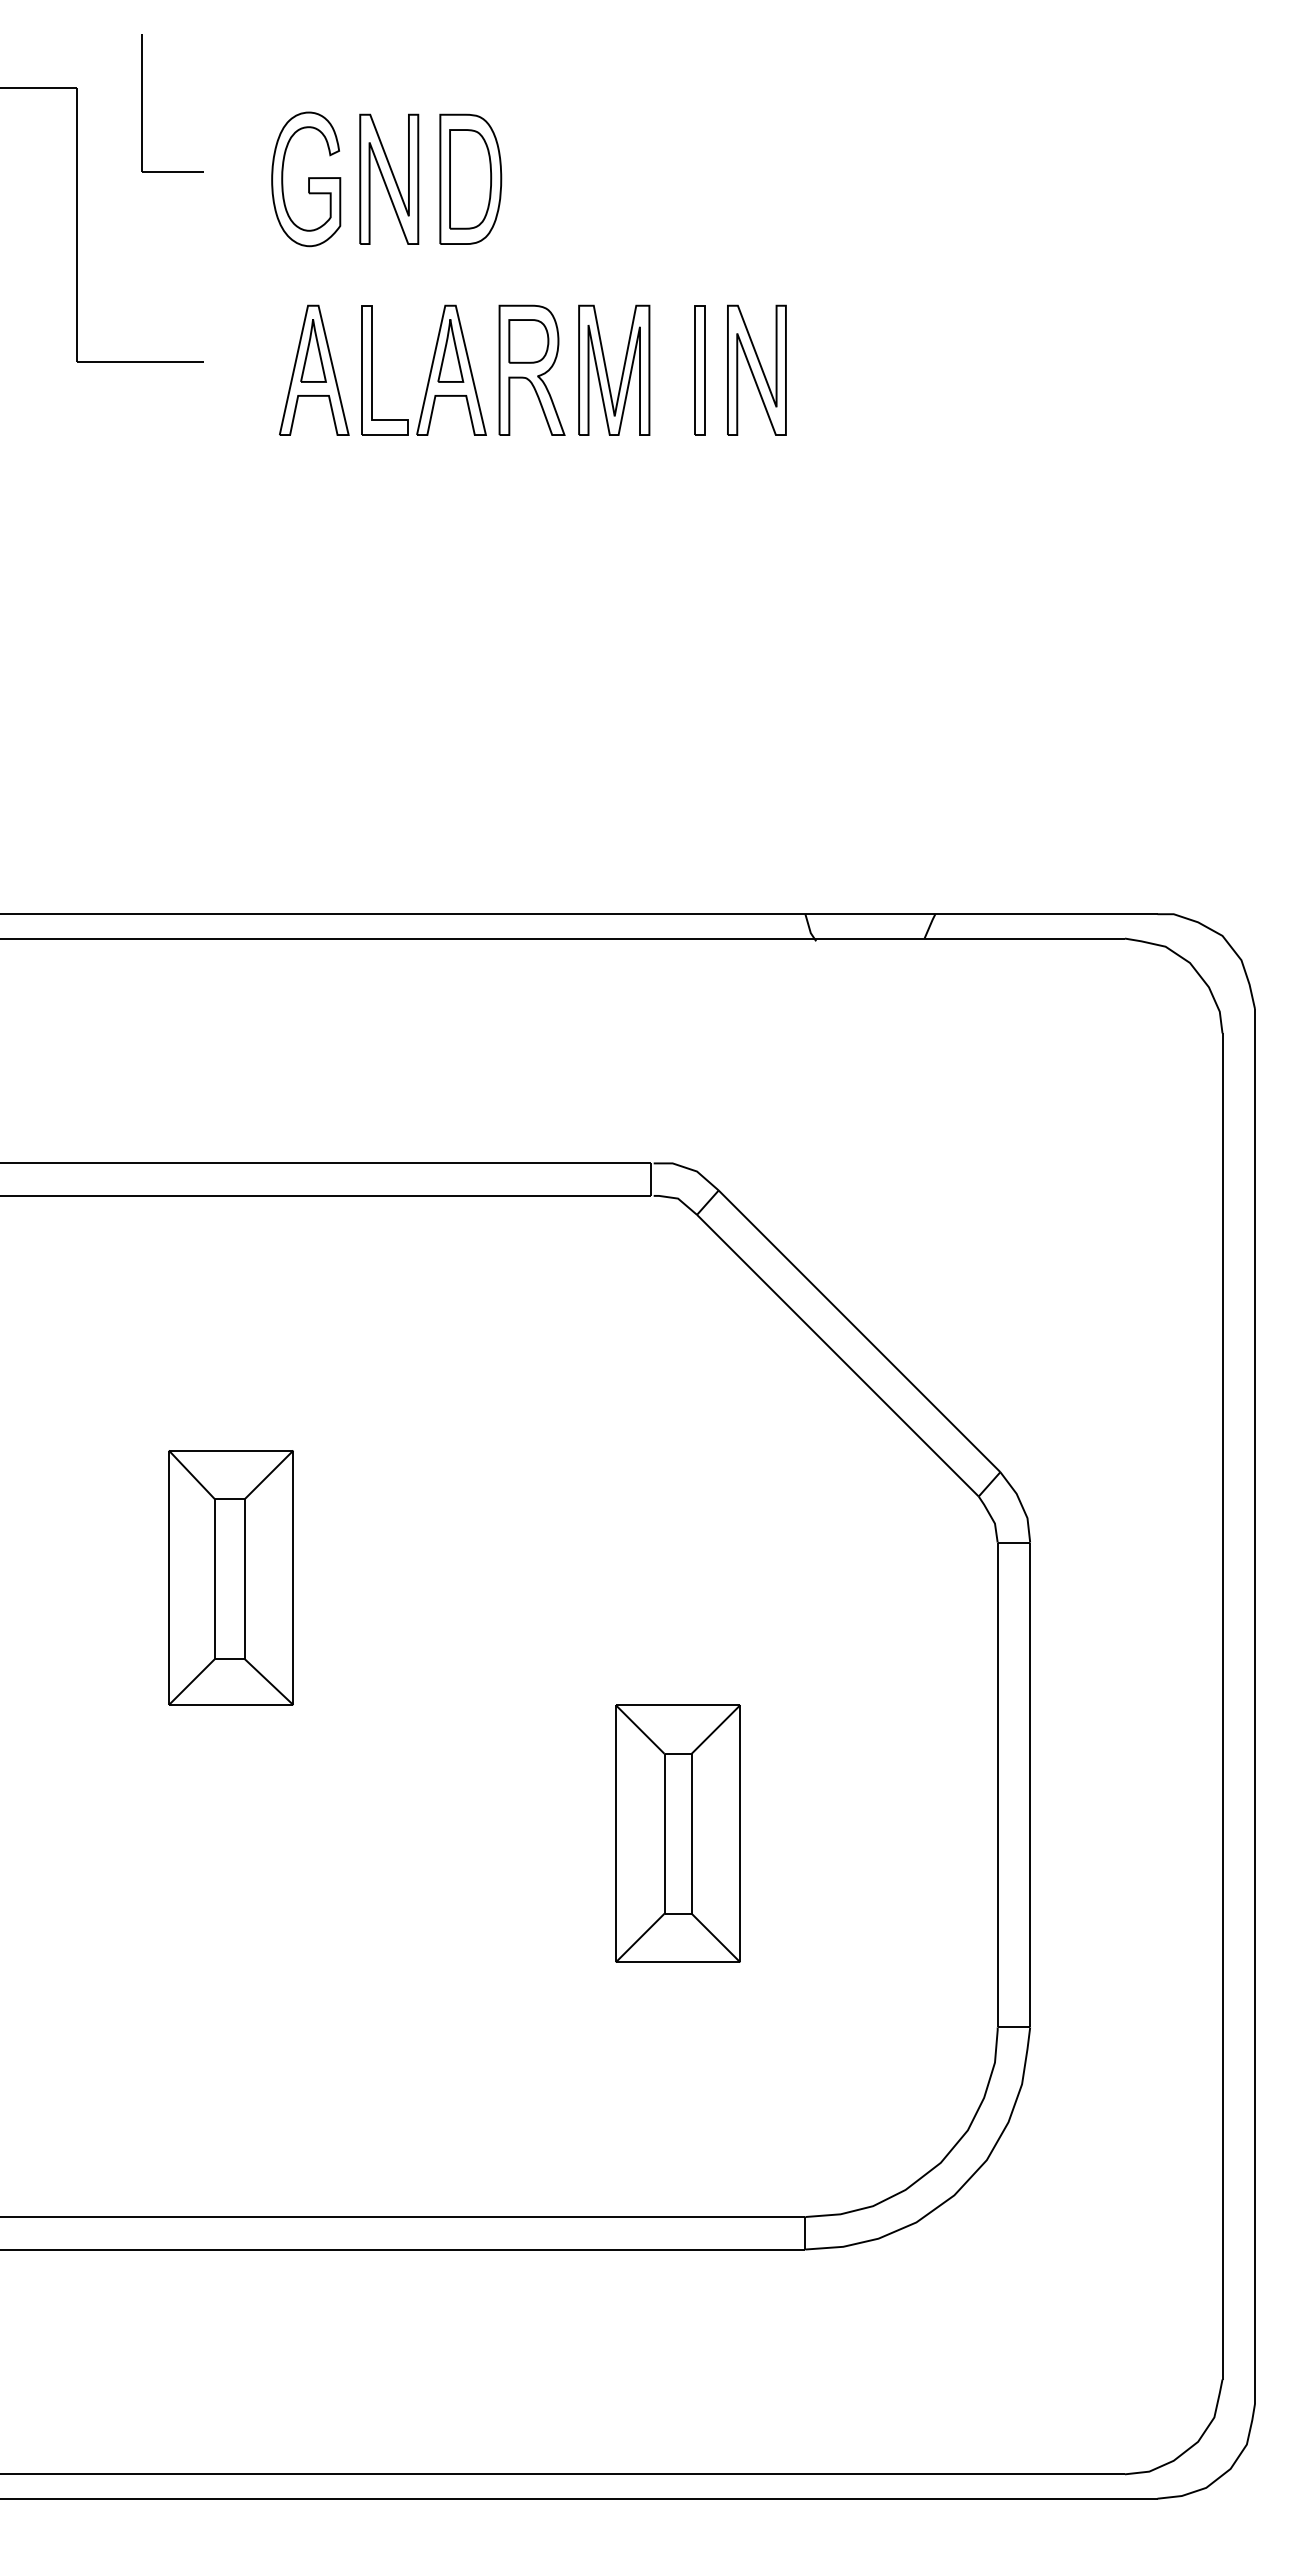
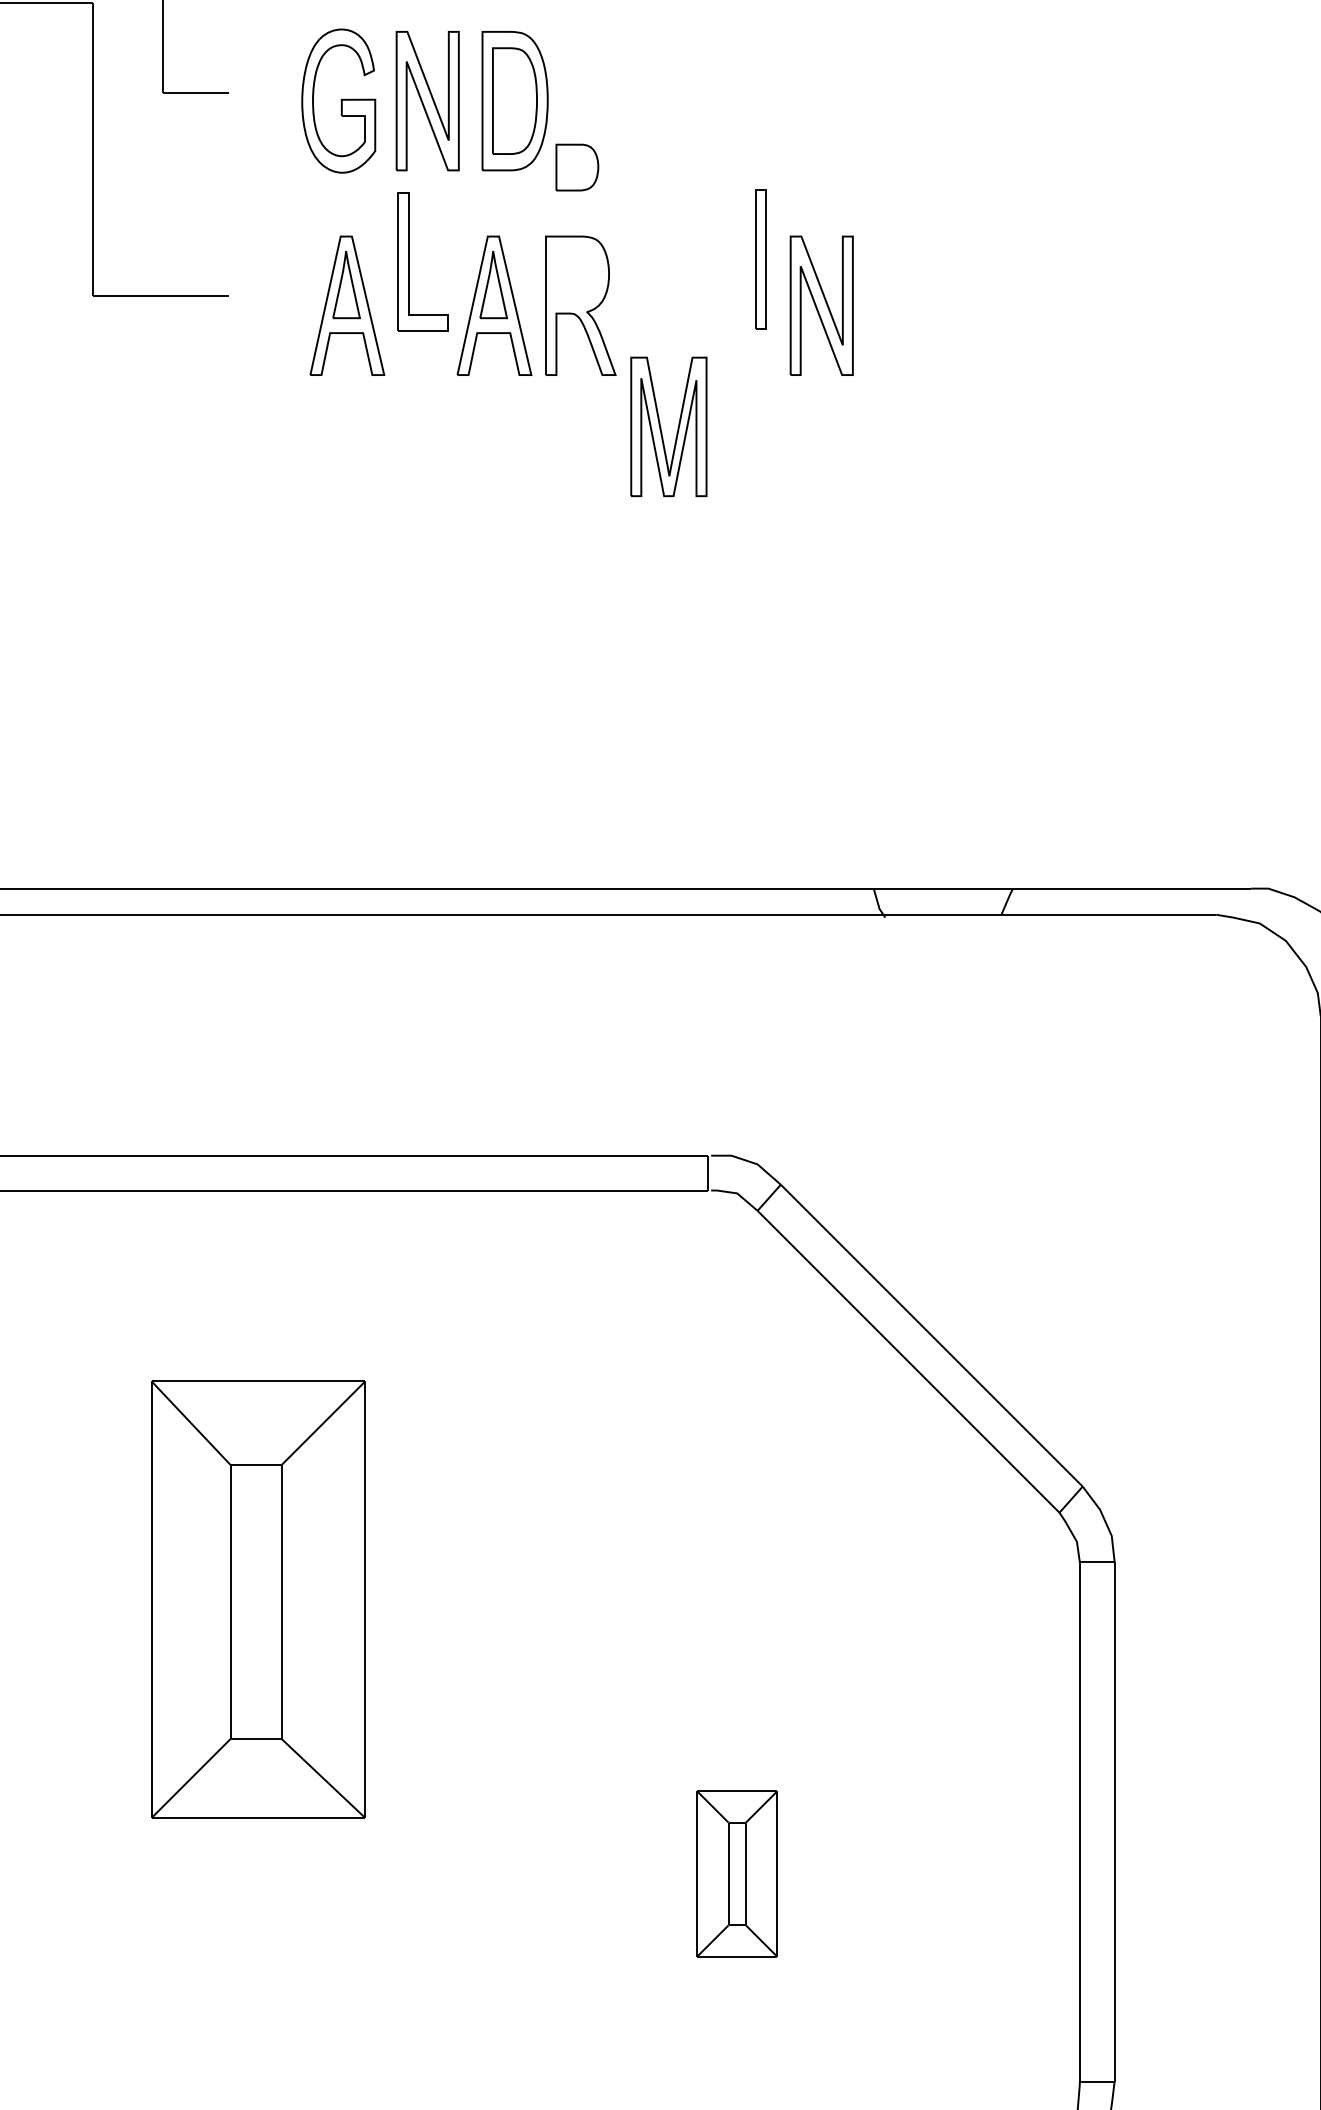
part: (528, 341) -> (576, 167), moved
part: (372, 370) -> (409, 261), moved
part: (699, 370) -> (760, 259), moved
part: (607, 371) -> (661, 428), moved
part: (230, 1577) -> (257, 1599), size x1.6
part: (677, 1833) -> (736, 1873), size x0.6

